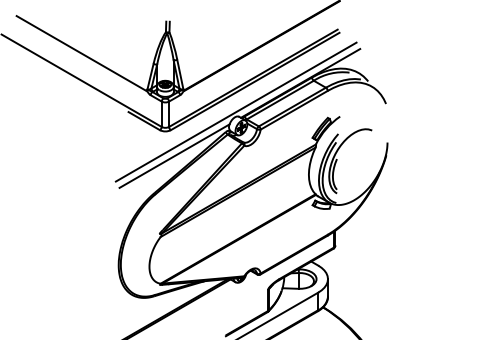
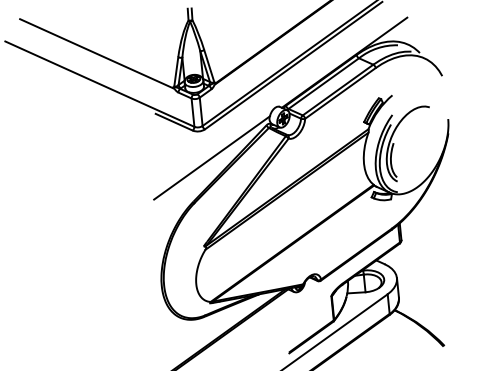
line: (235, 111) -> (275, 101), removed

